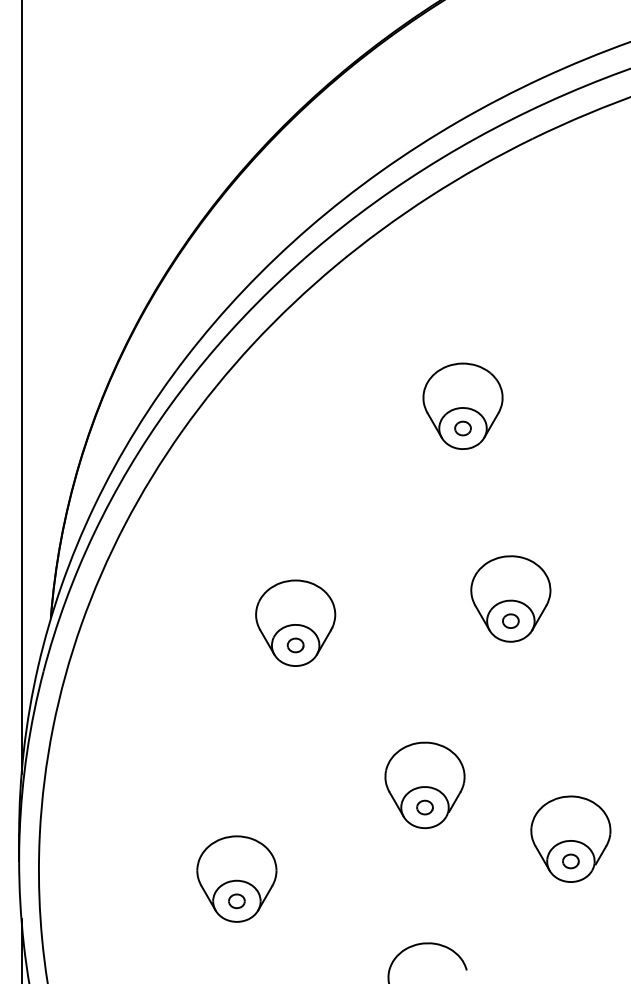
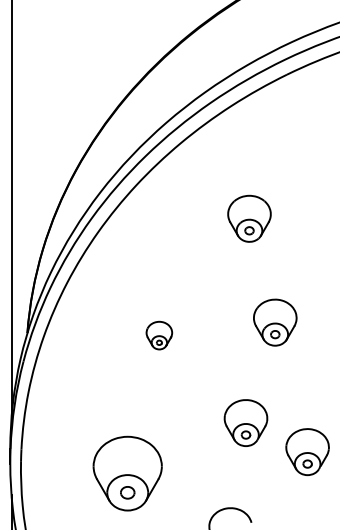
part: (296, 622) -> (159, 335), size x0.6
part: (424, 784) -> (245, 422), moved
part: (236, 878) -> (127, 473), size x1.6

